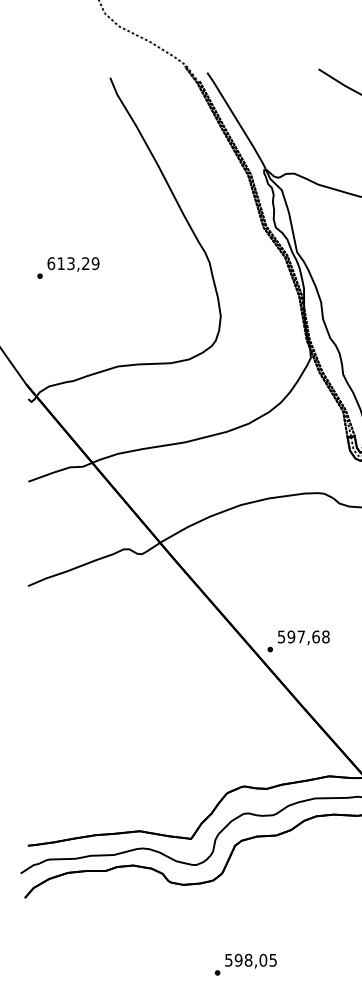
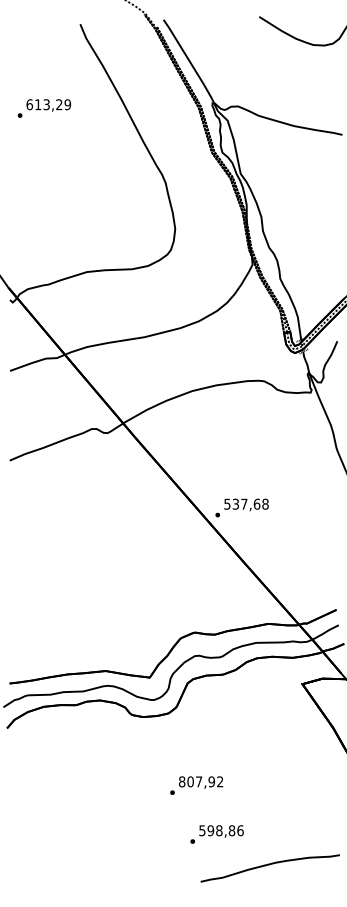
text: (68, 268) -> (44, 108), moved
text: (290, 636) -> (235, 503), 597,68 -> 537,68
text: (250, 959) -> (200, 781), 598,05 -> 807,92

